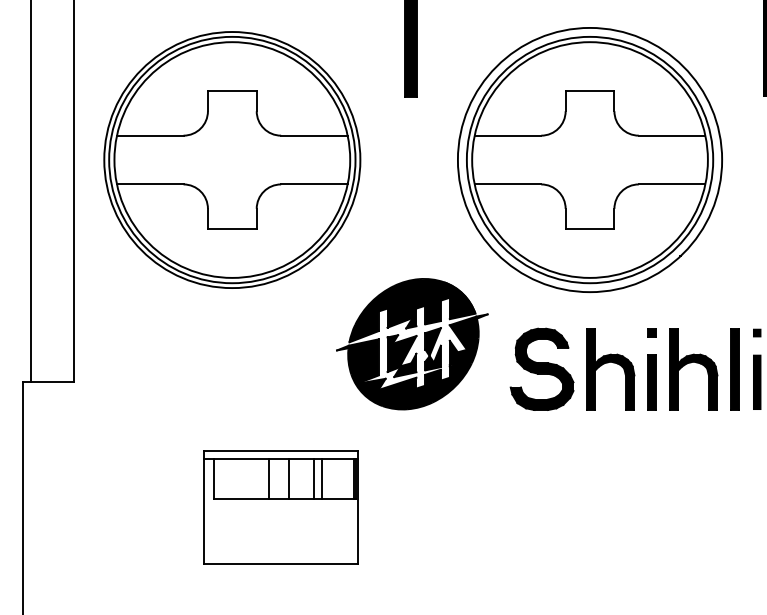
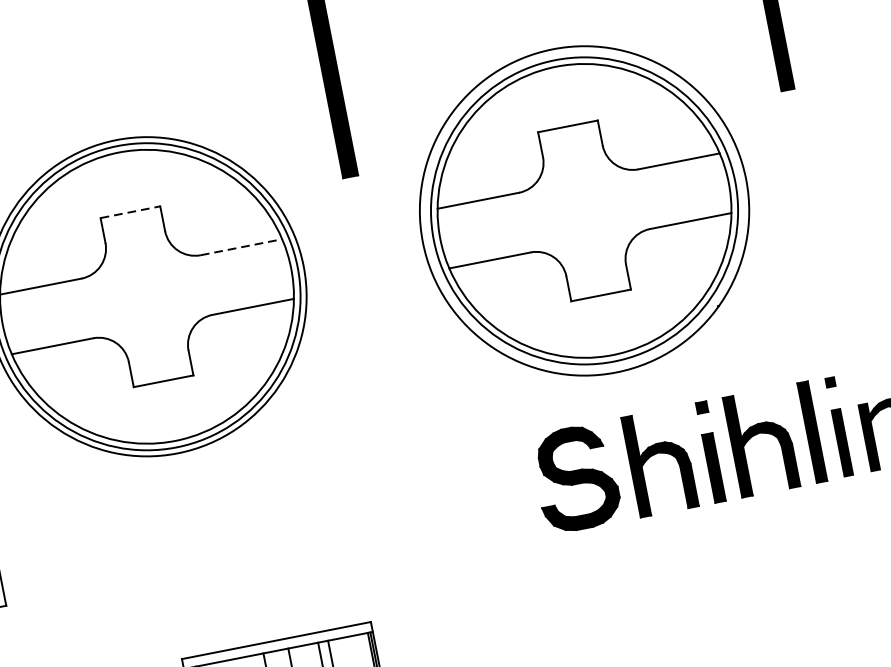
line: (232, 90) -> (130, 211), solid -> dashed
line: (314, 135) -> (241, 247), solid -> dashed
part: (412, 344) -> (411, 479), removed

